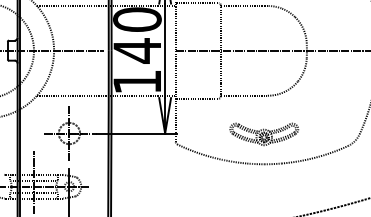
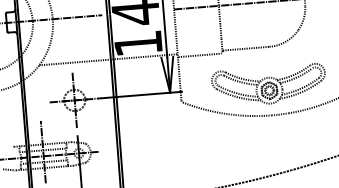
part: (263, 134) -> (268, 85), size x1.67

